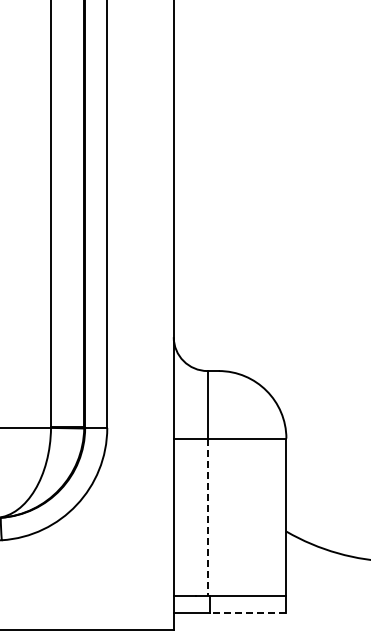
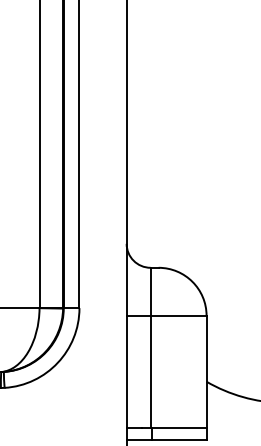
line: (207, 517) -> (150, 371), dashed -> solid
line: (247, 613) -> (178, 439), dashed -> solid

